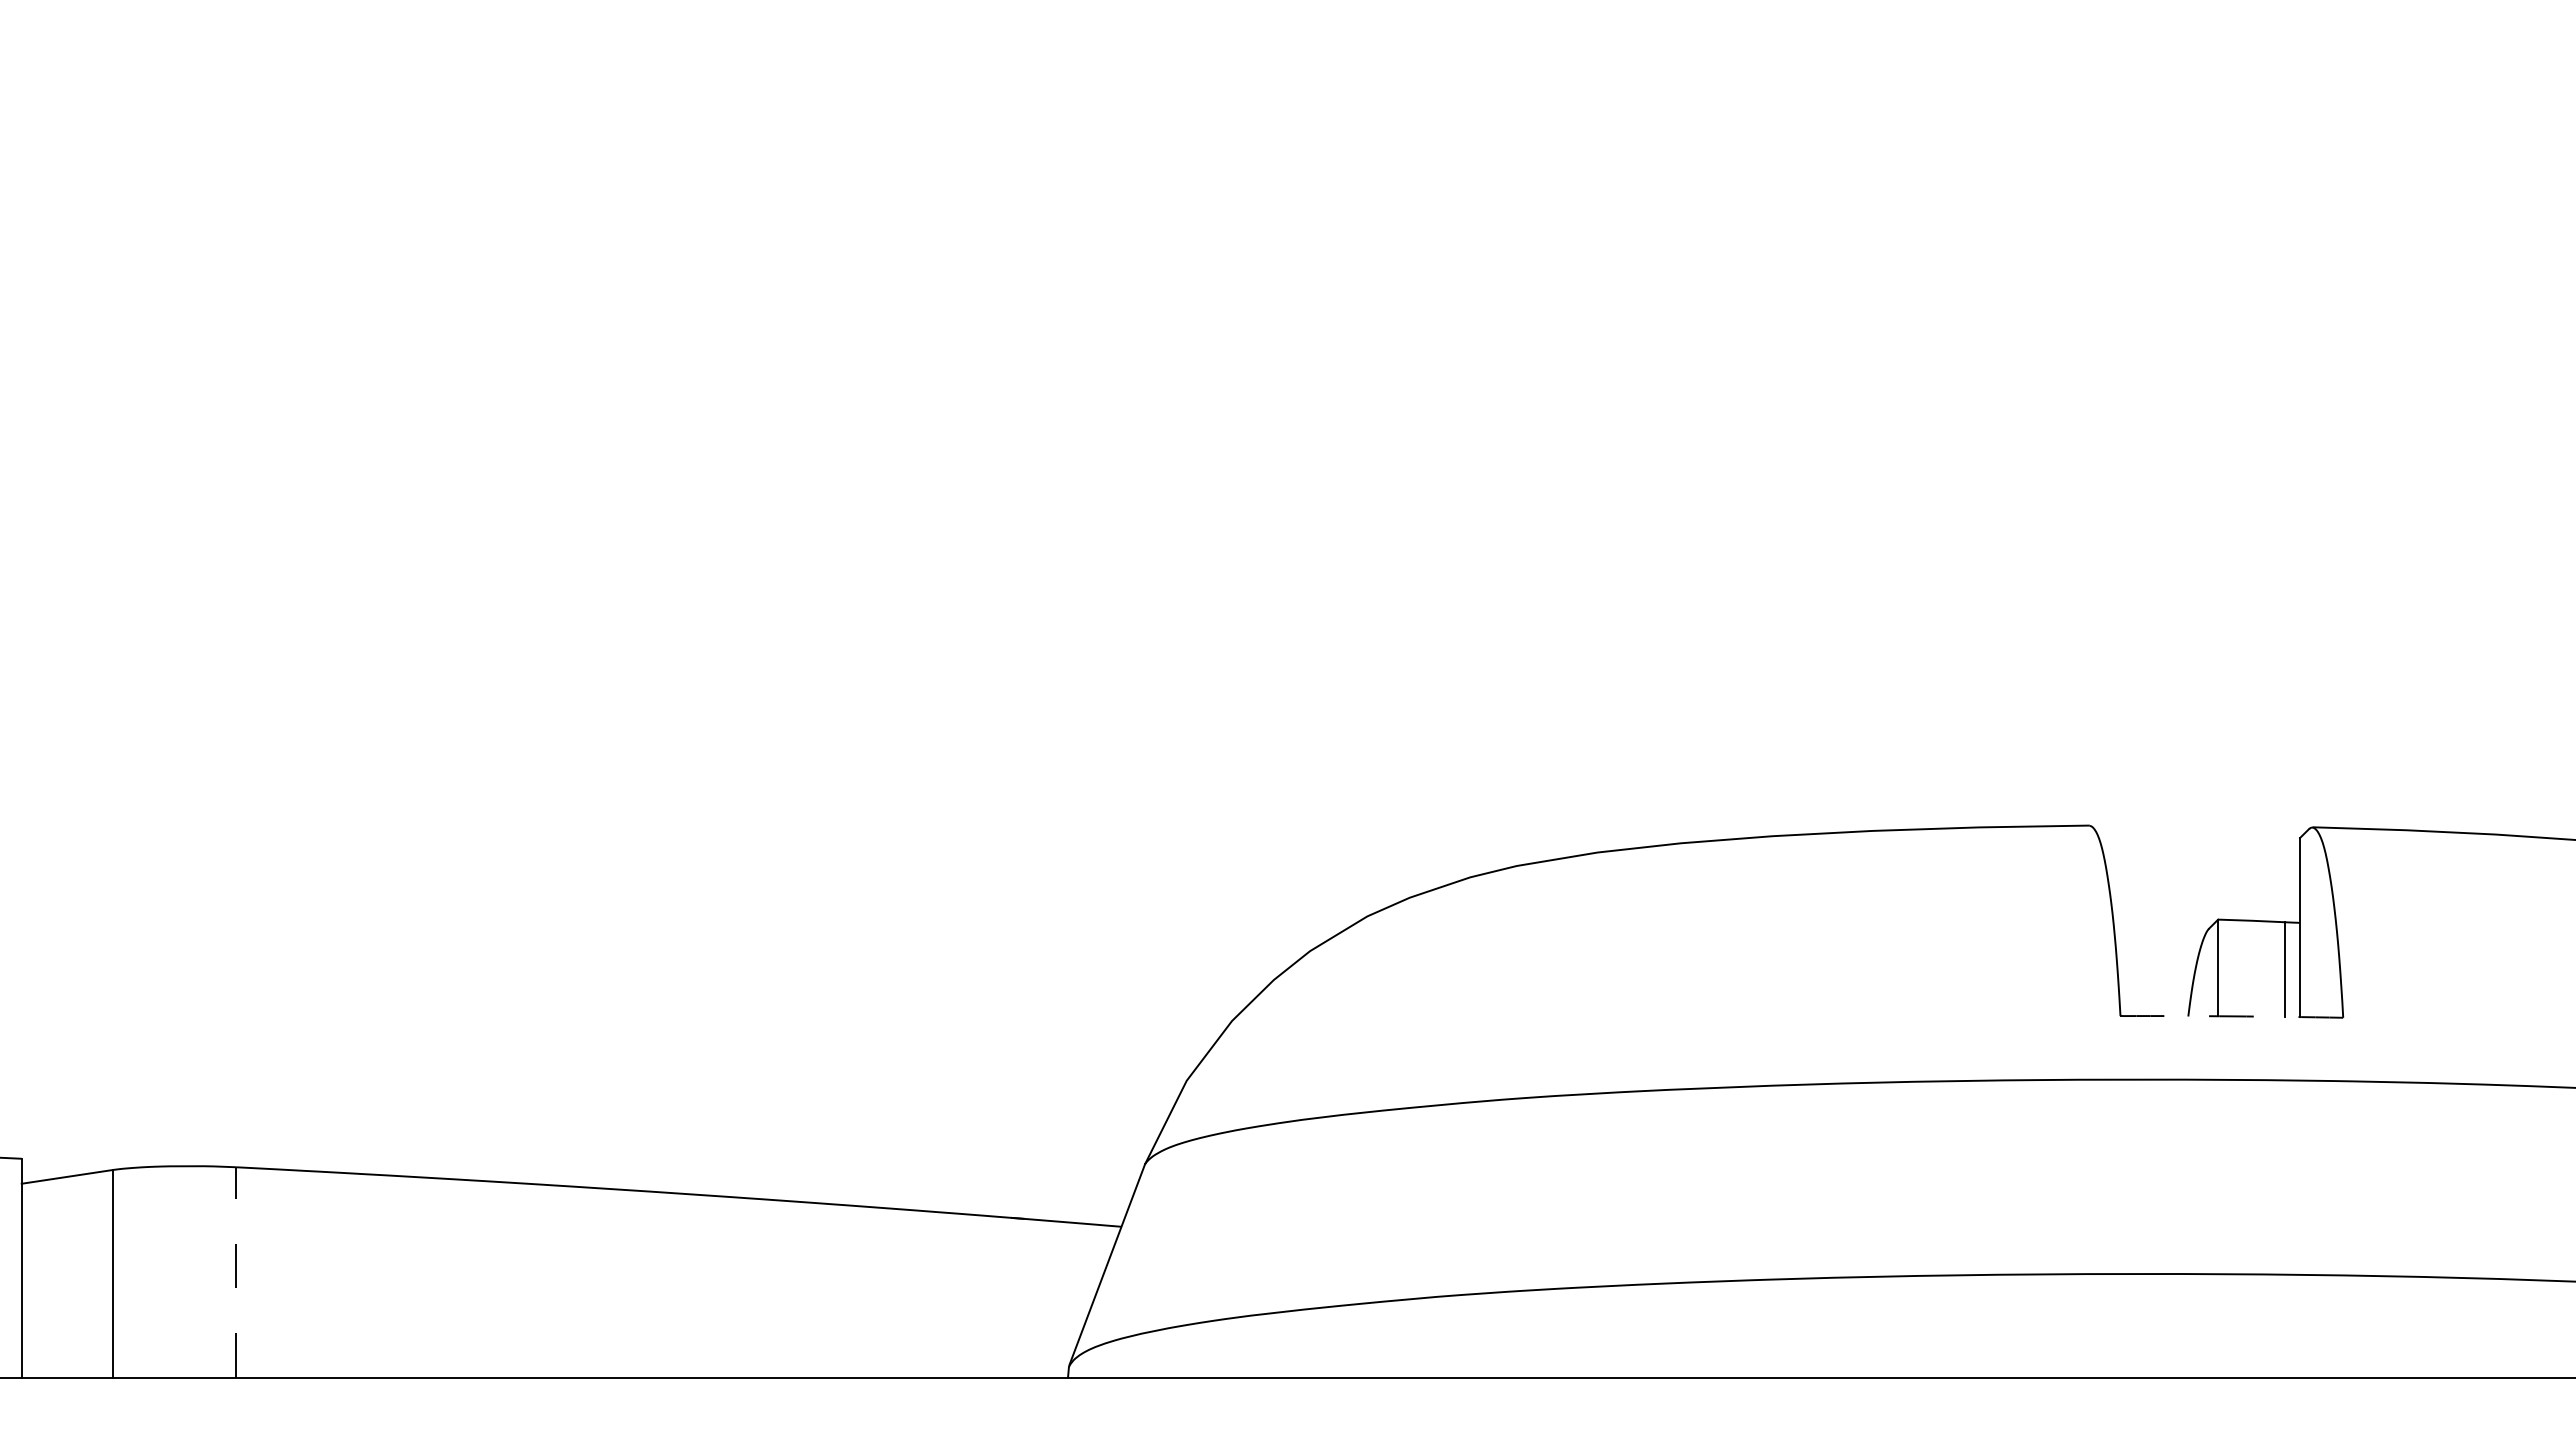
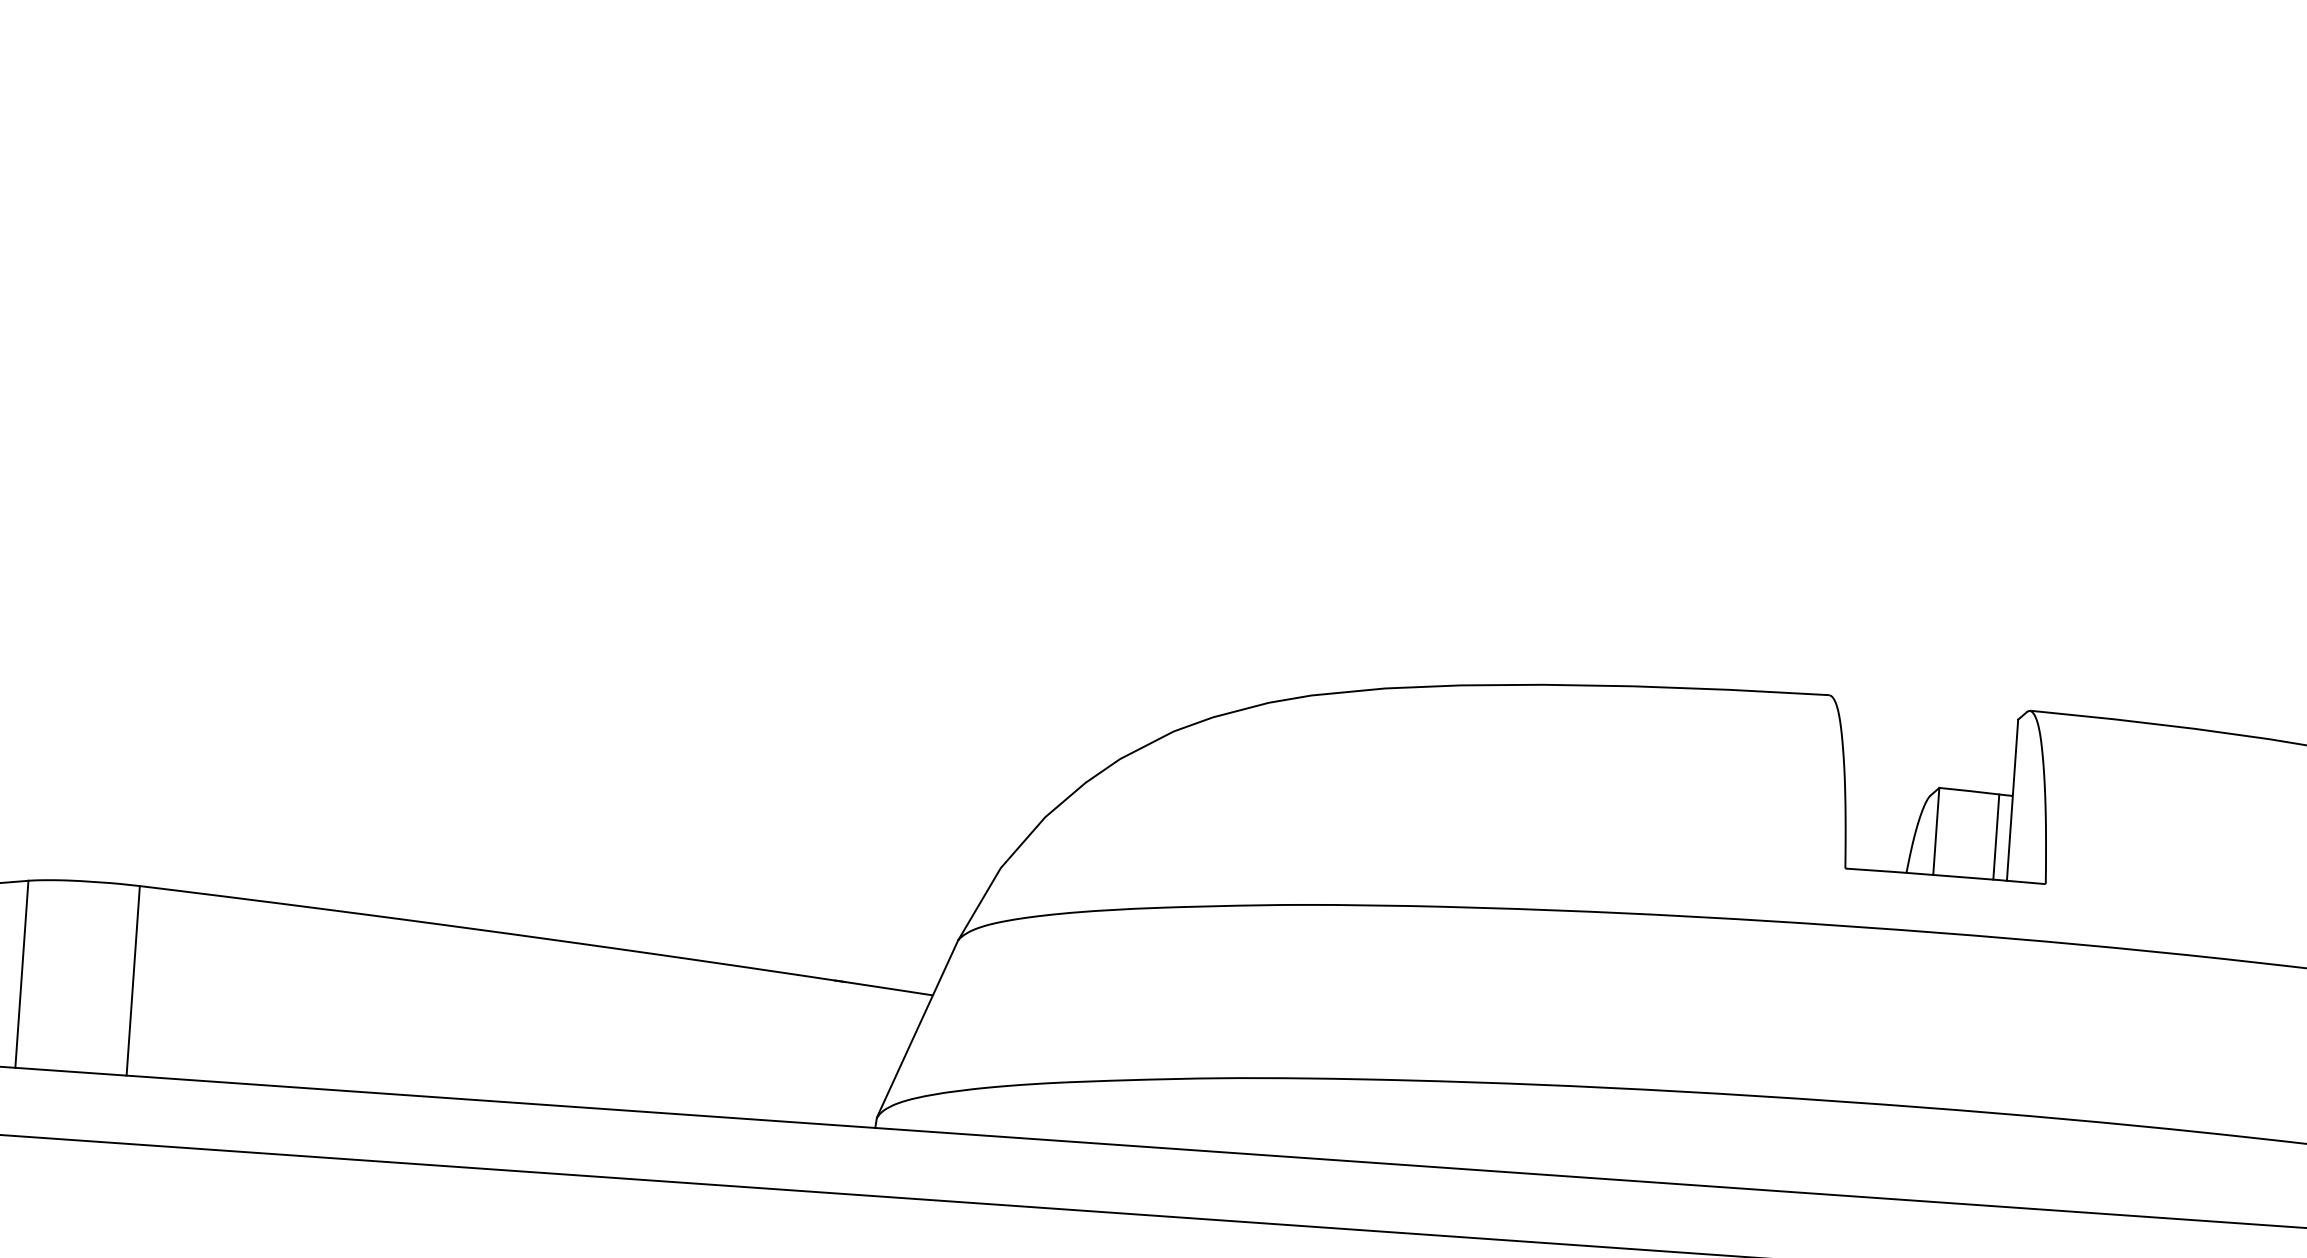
line: (2231, 1016) -> (1945, 875), dashed -> solid
line: (236, 1272) -> (133, 980), dashed -> solid

